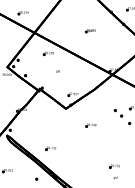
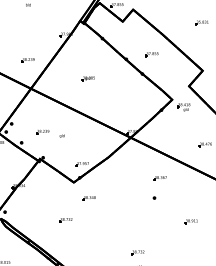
part: (22, 13) -> (27, 60), moved
part: (90, 30) -> (87, 78), moved
part: (48, 53) -> (42, 132), moved
part: (118, 113) -> (139, 185), removed
part: (90, 125) -> (88, 198), moved
part: (50, 148) -> (65, 220), moved

